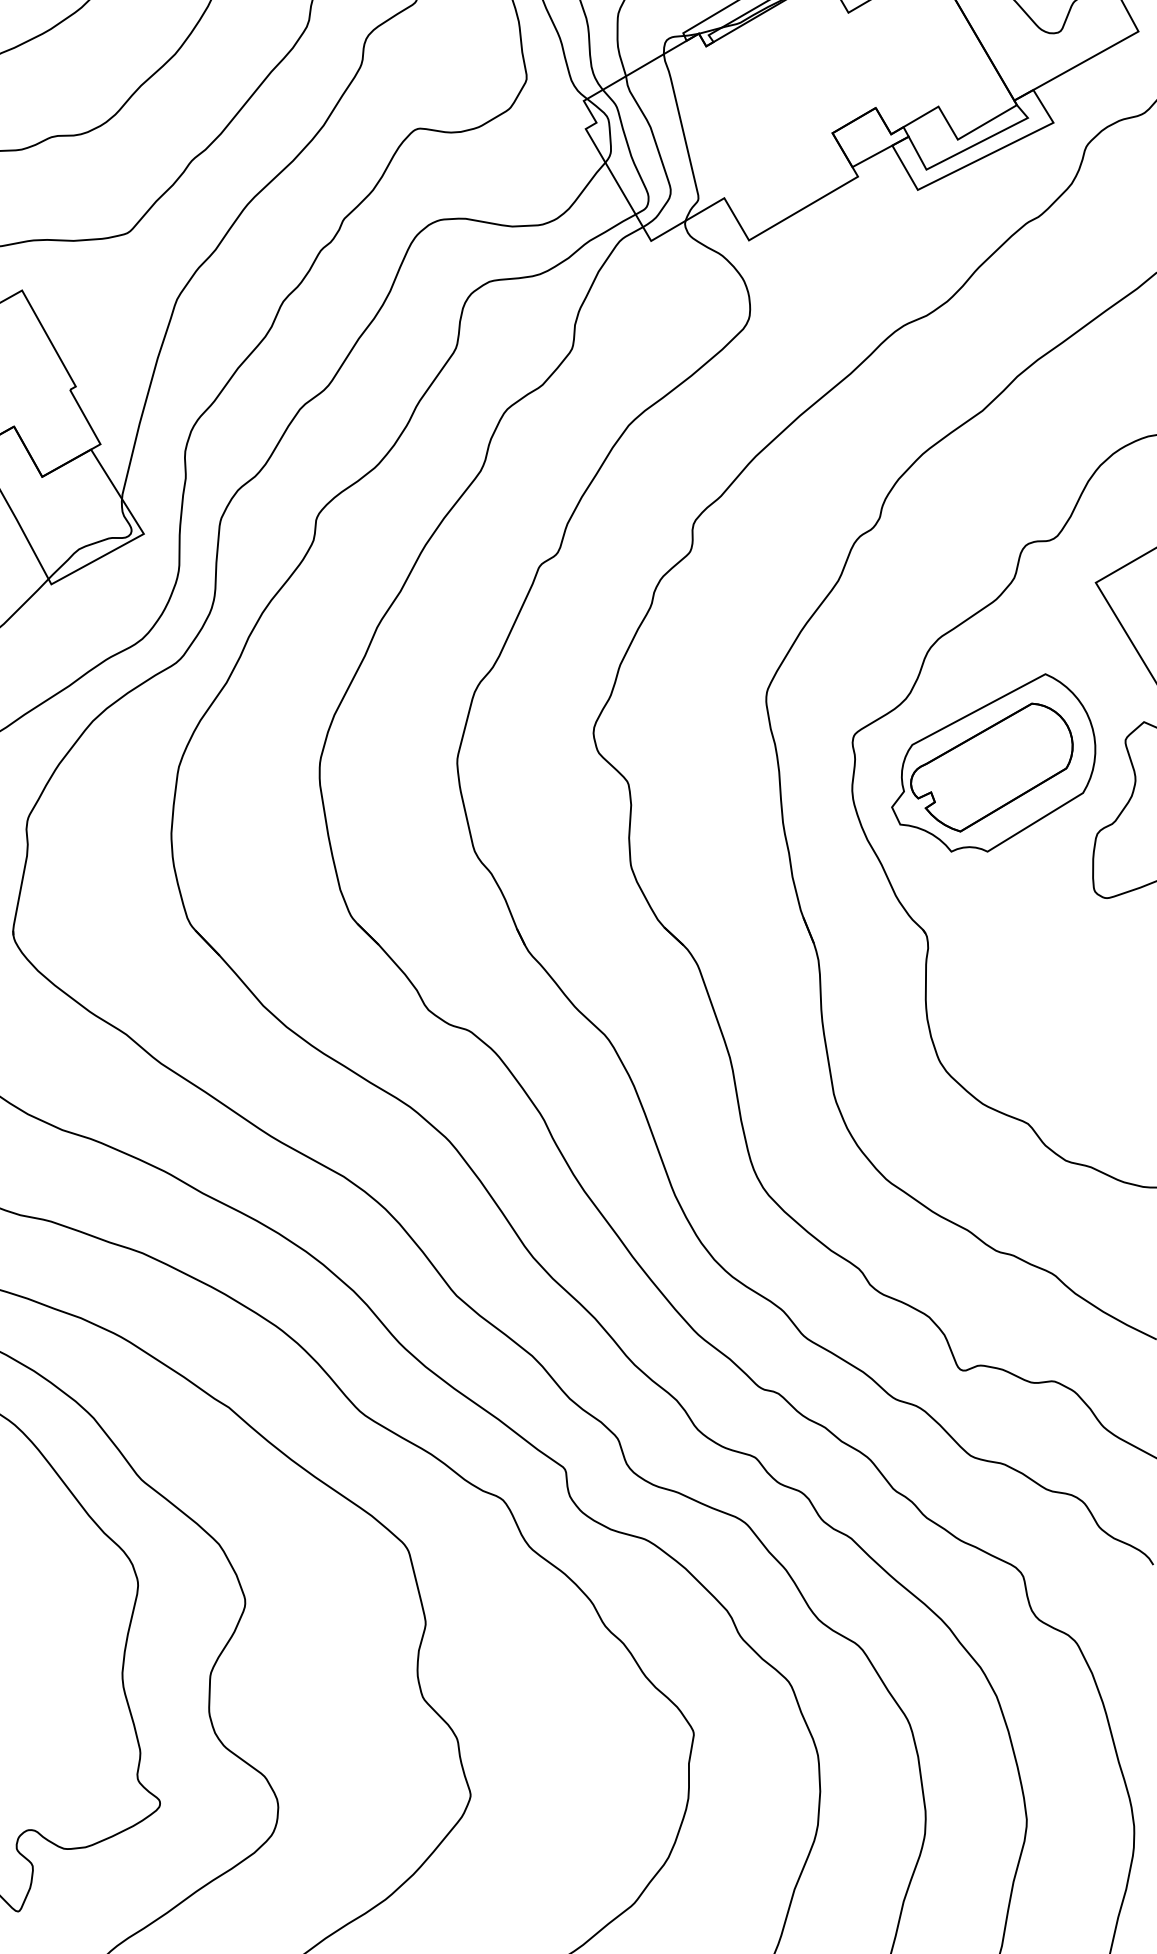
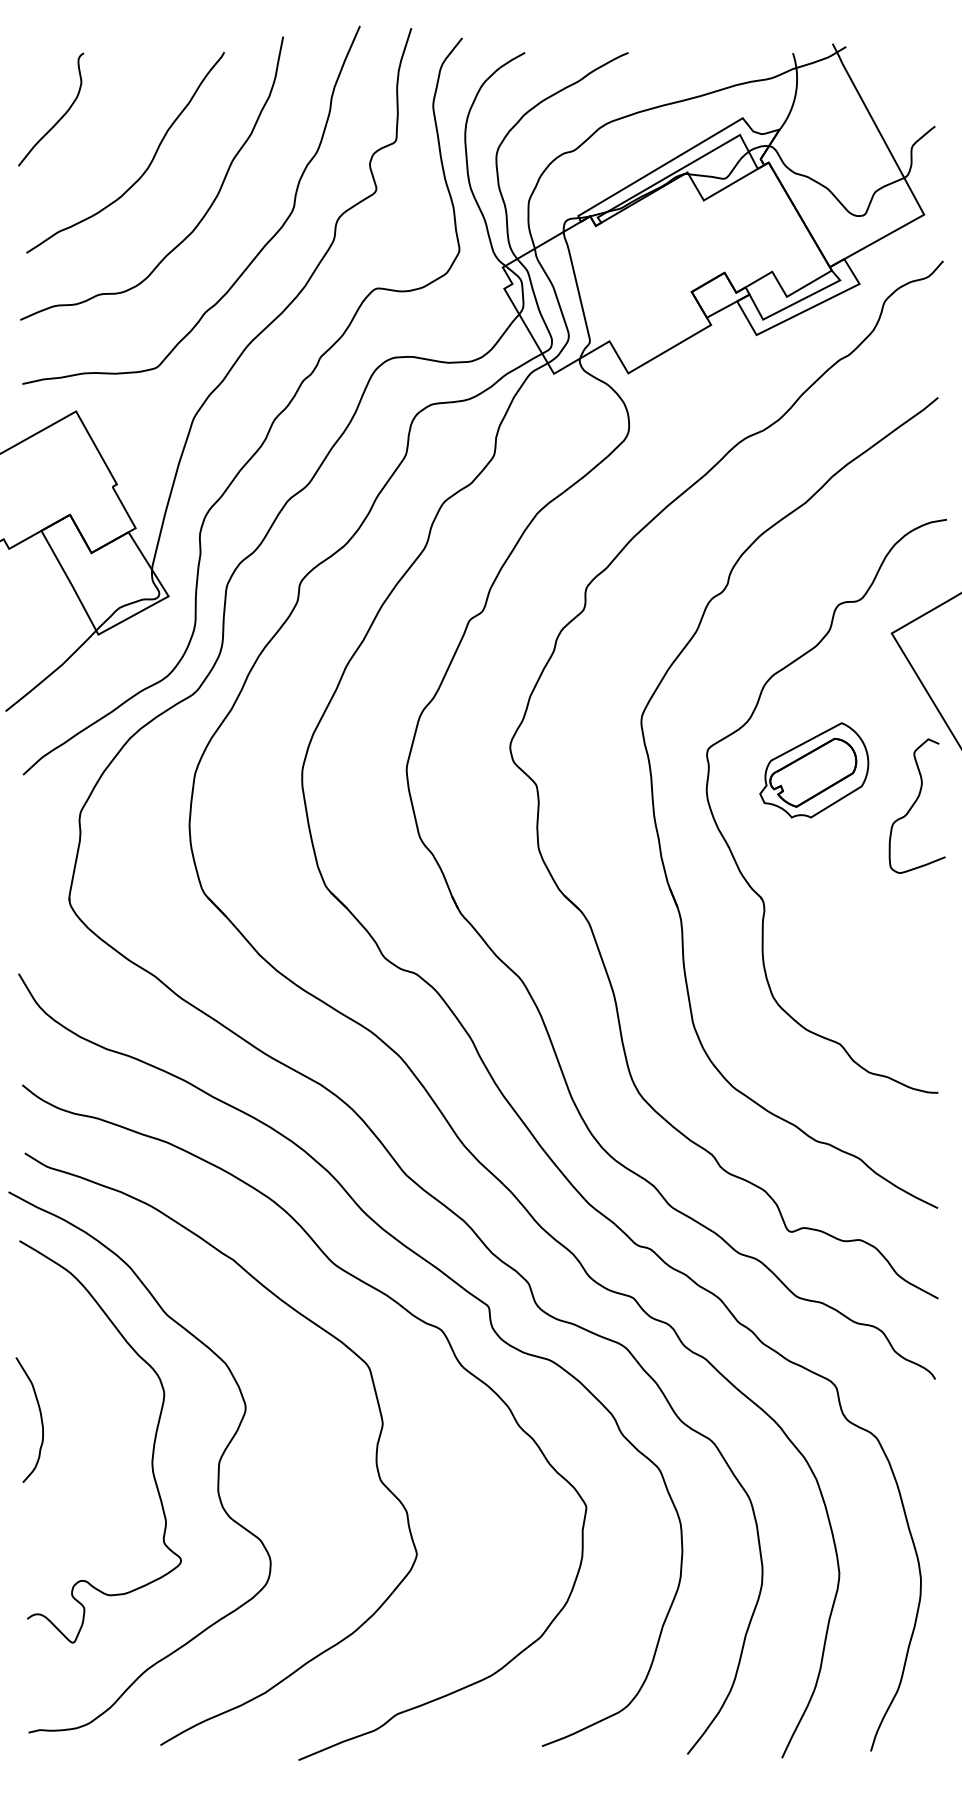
part: (994, 763) -> (814, 770), size x0.7

